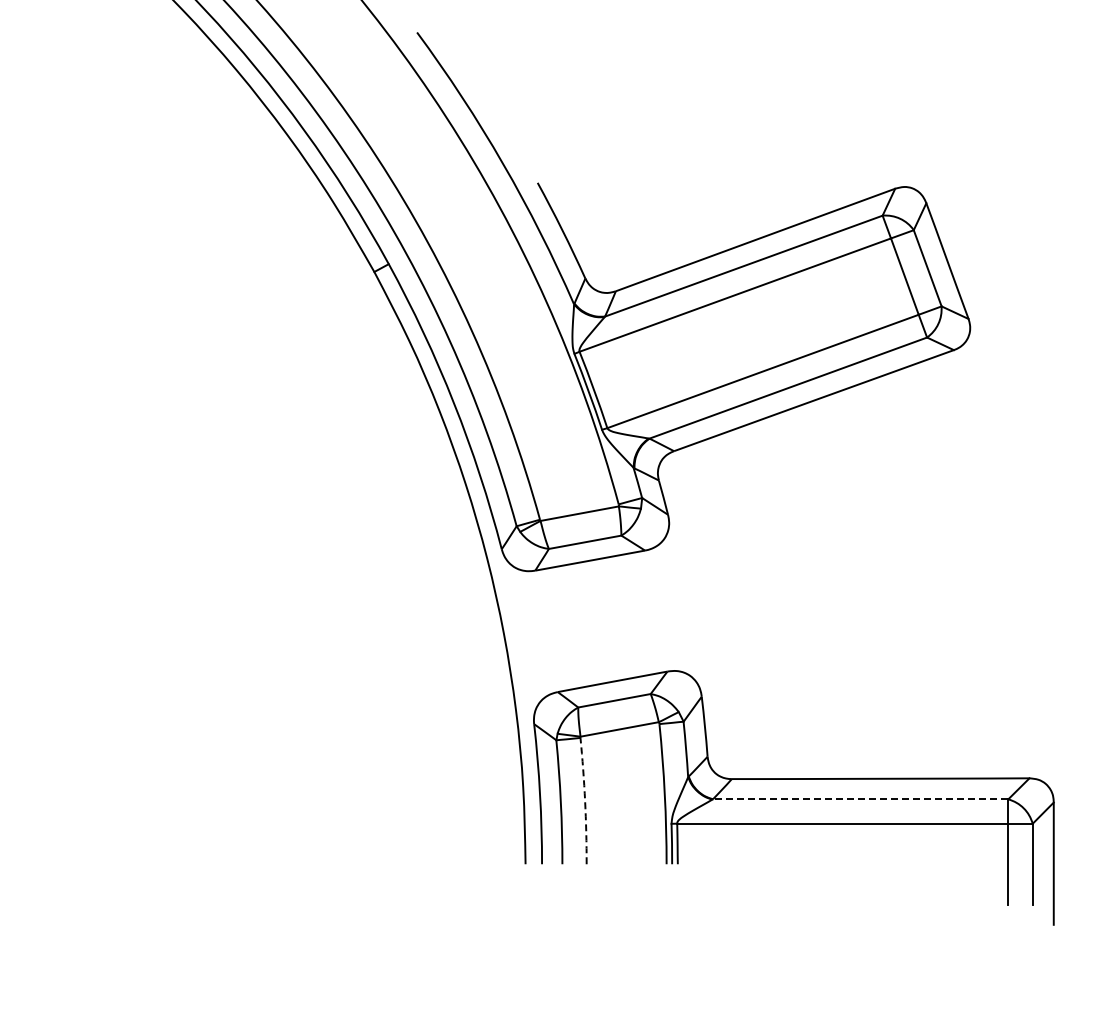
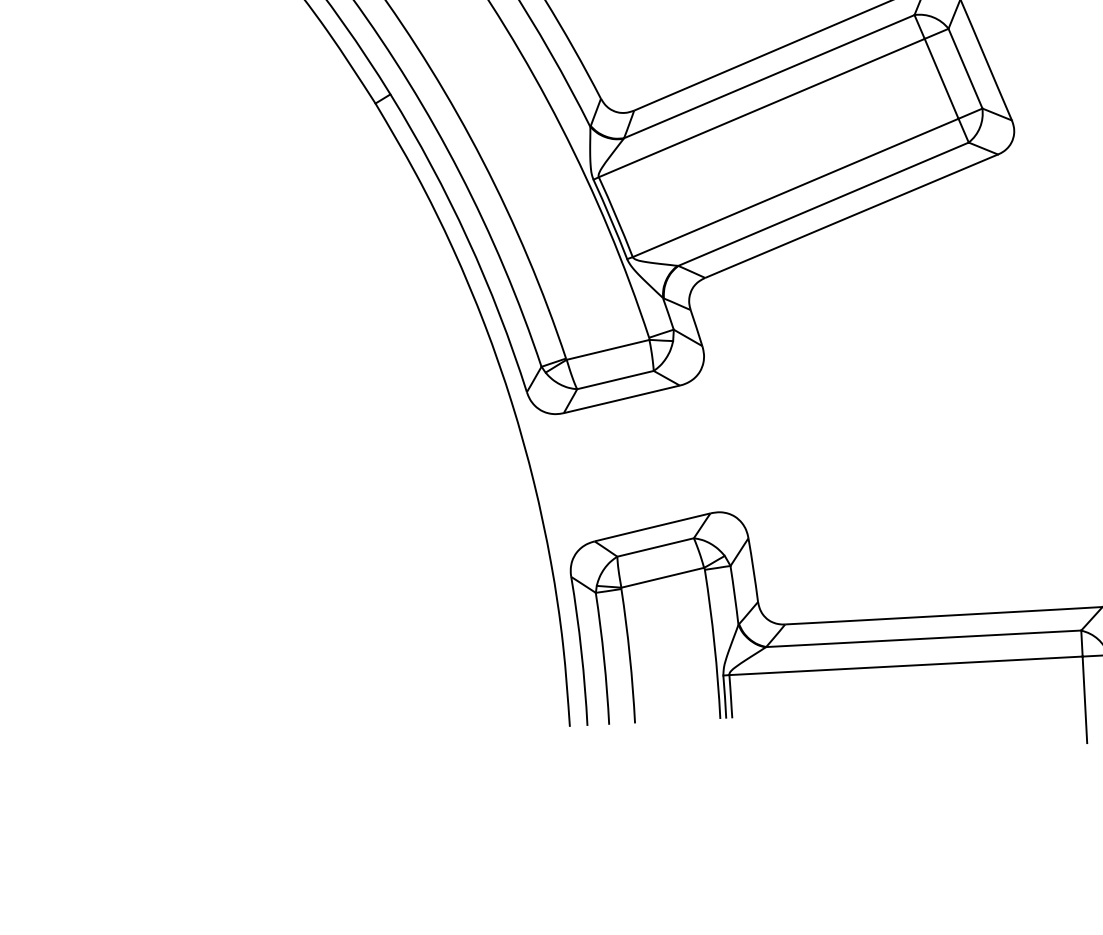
line: (860, 799) -> (923, 639), dashed -> solid
arc: (585, 801) -> (630, 656), dashed -> solid

